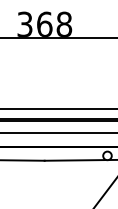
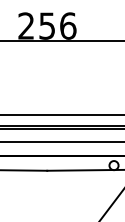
text: (44, 23) -> (47, 24), 368 -> 256

